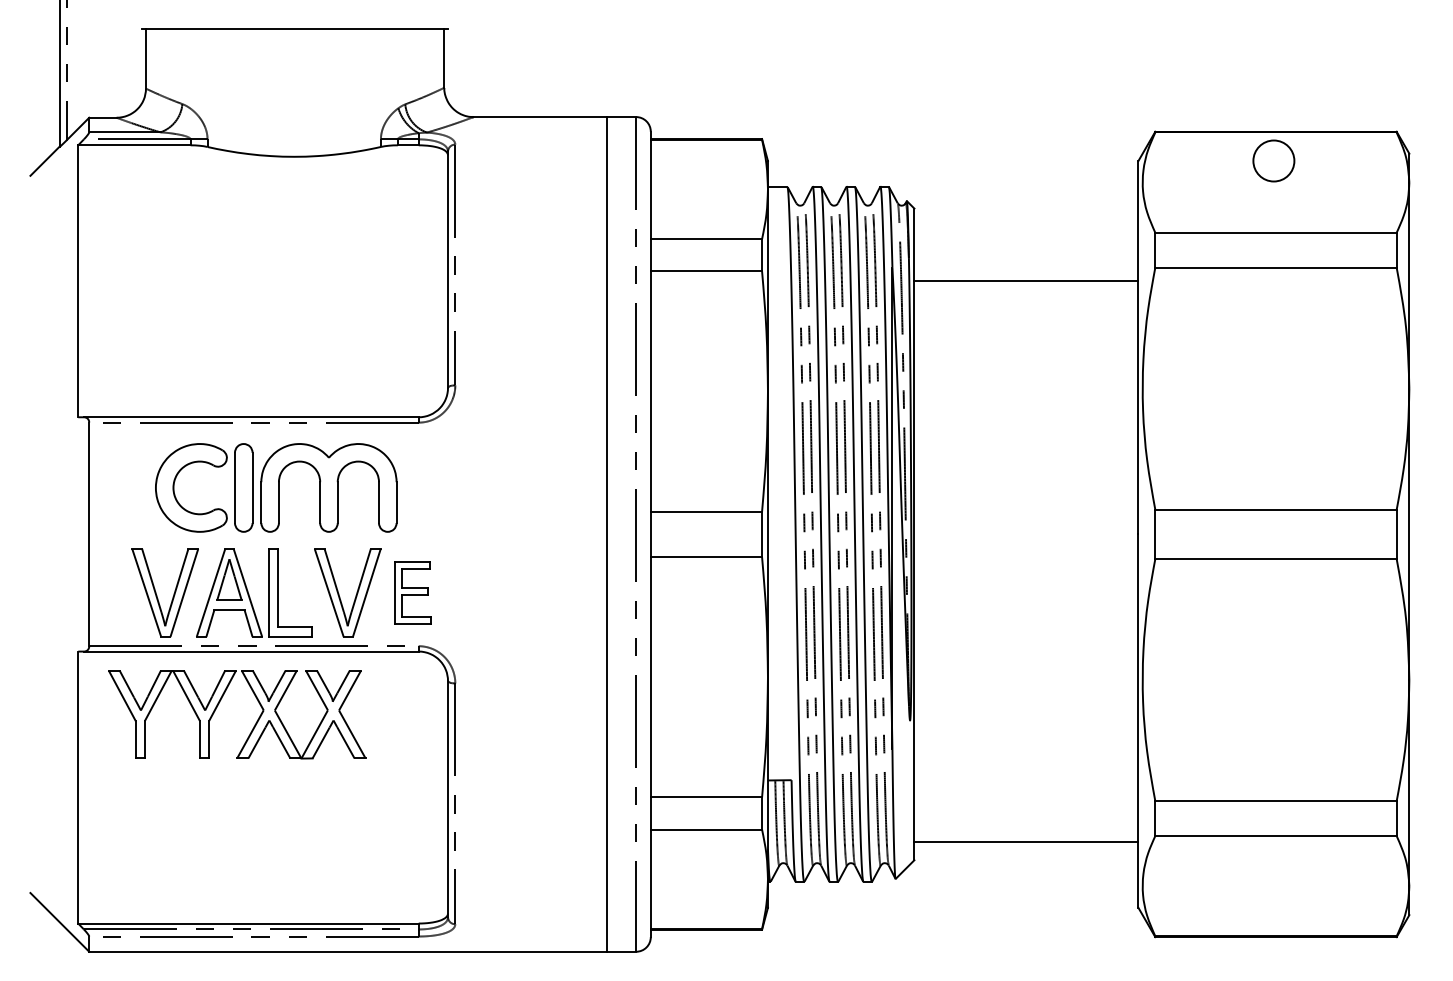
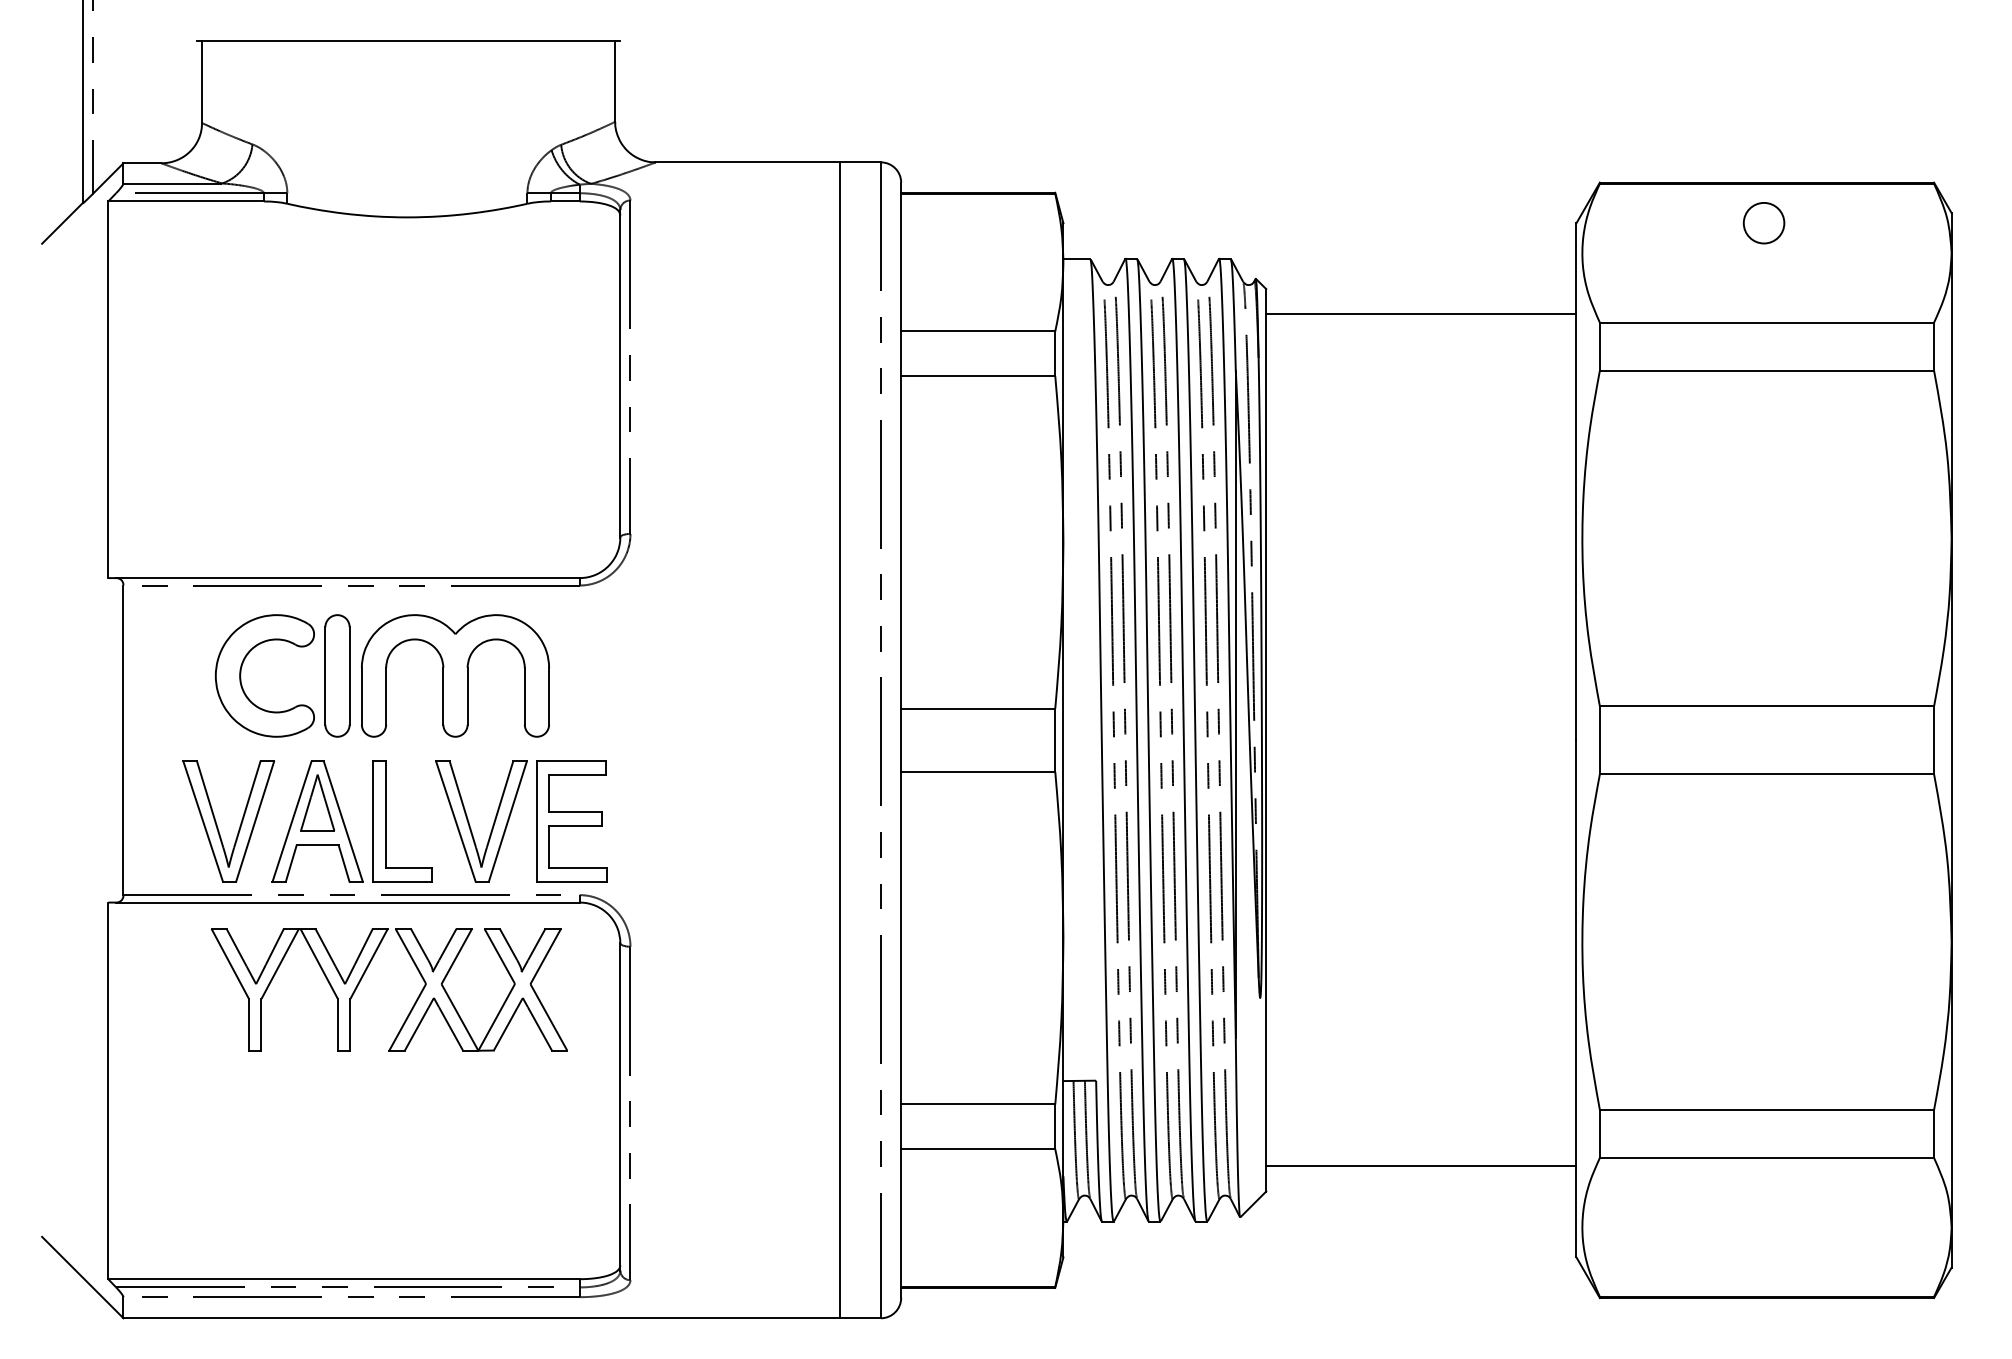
circle: (1273, 160) -> (1763, 222), size x0.71
line: (1026, 281) -> (1421, 314), moved
part: (412, 593) -> (571, 821), size x1.43
part: (255, 723) -> (414, 1002), moved

